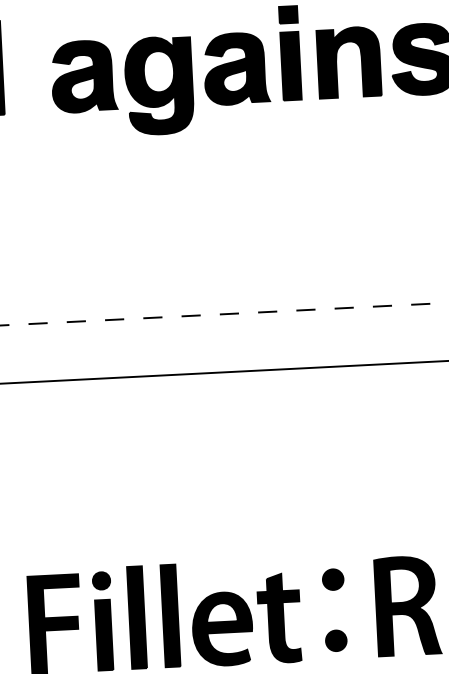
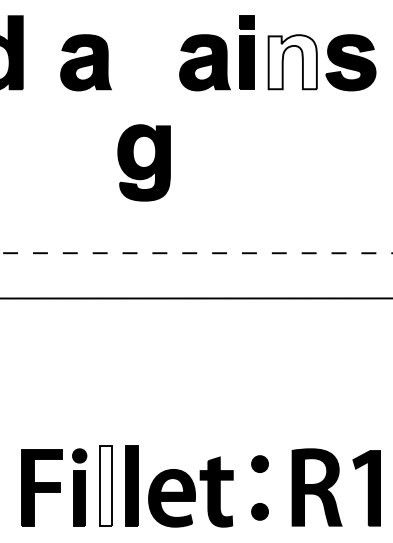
fill: (348, 62) -> (292, 62), removed
part: (158, 85) -> (143, 162), moved
fill: (136, 617) -> (105, 485), removed

